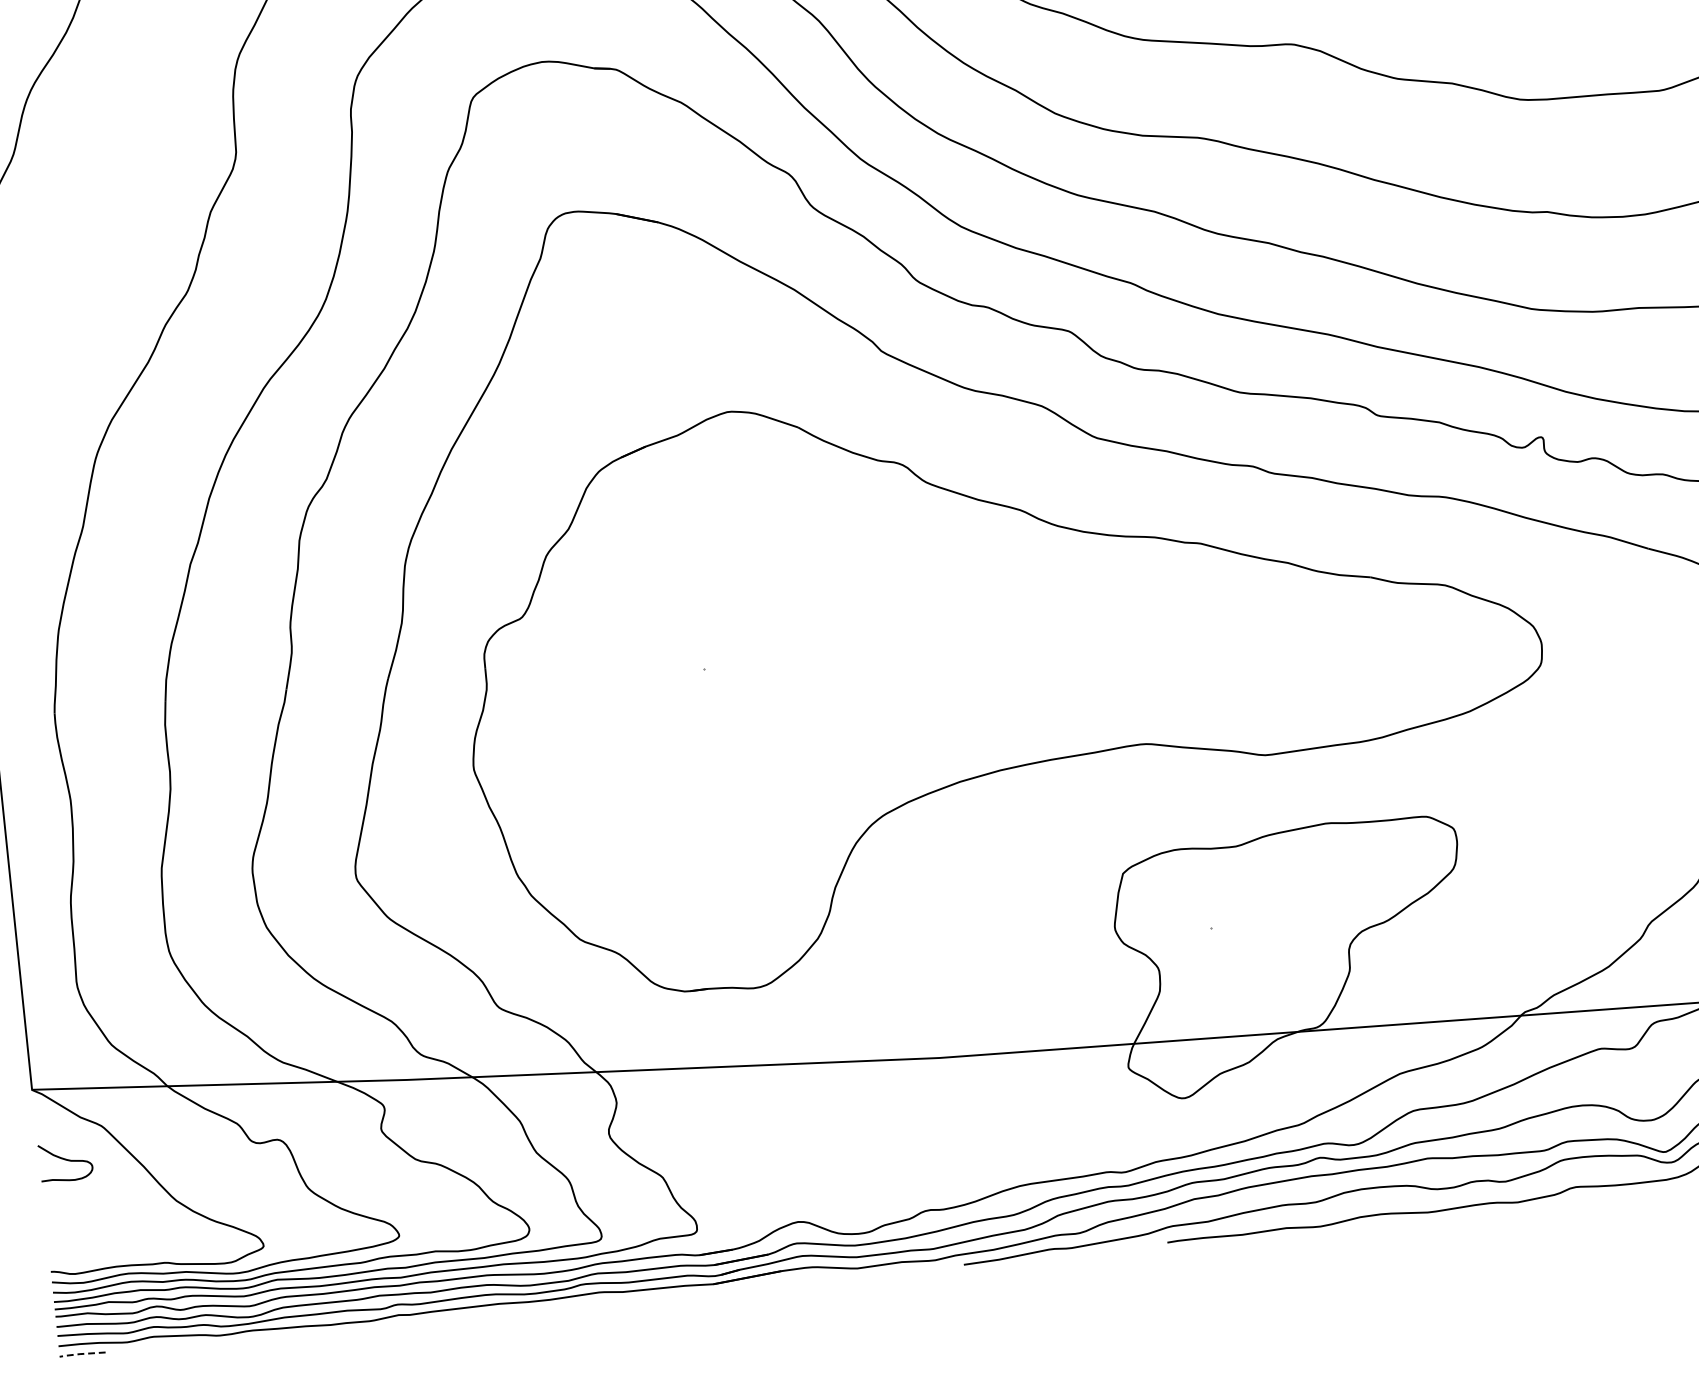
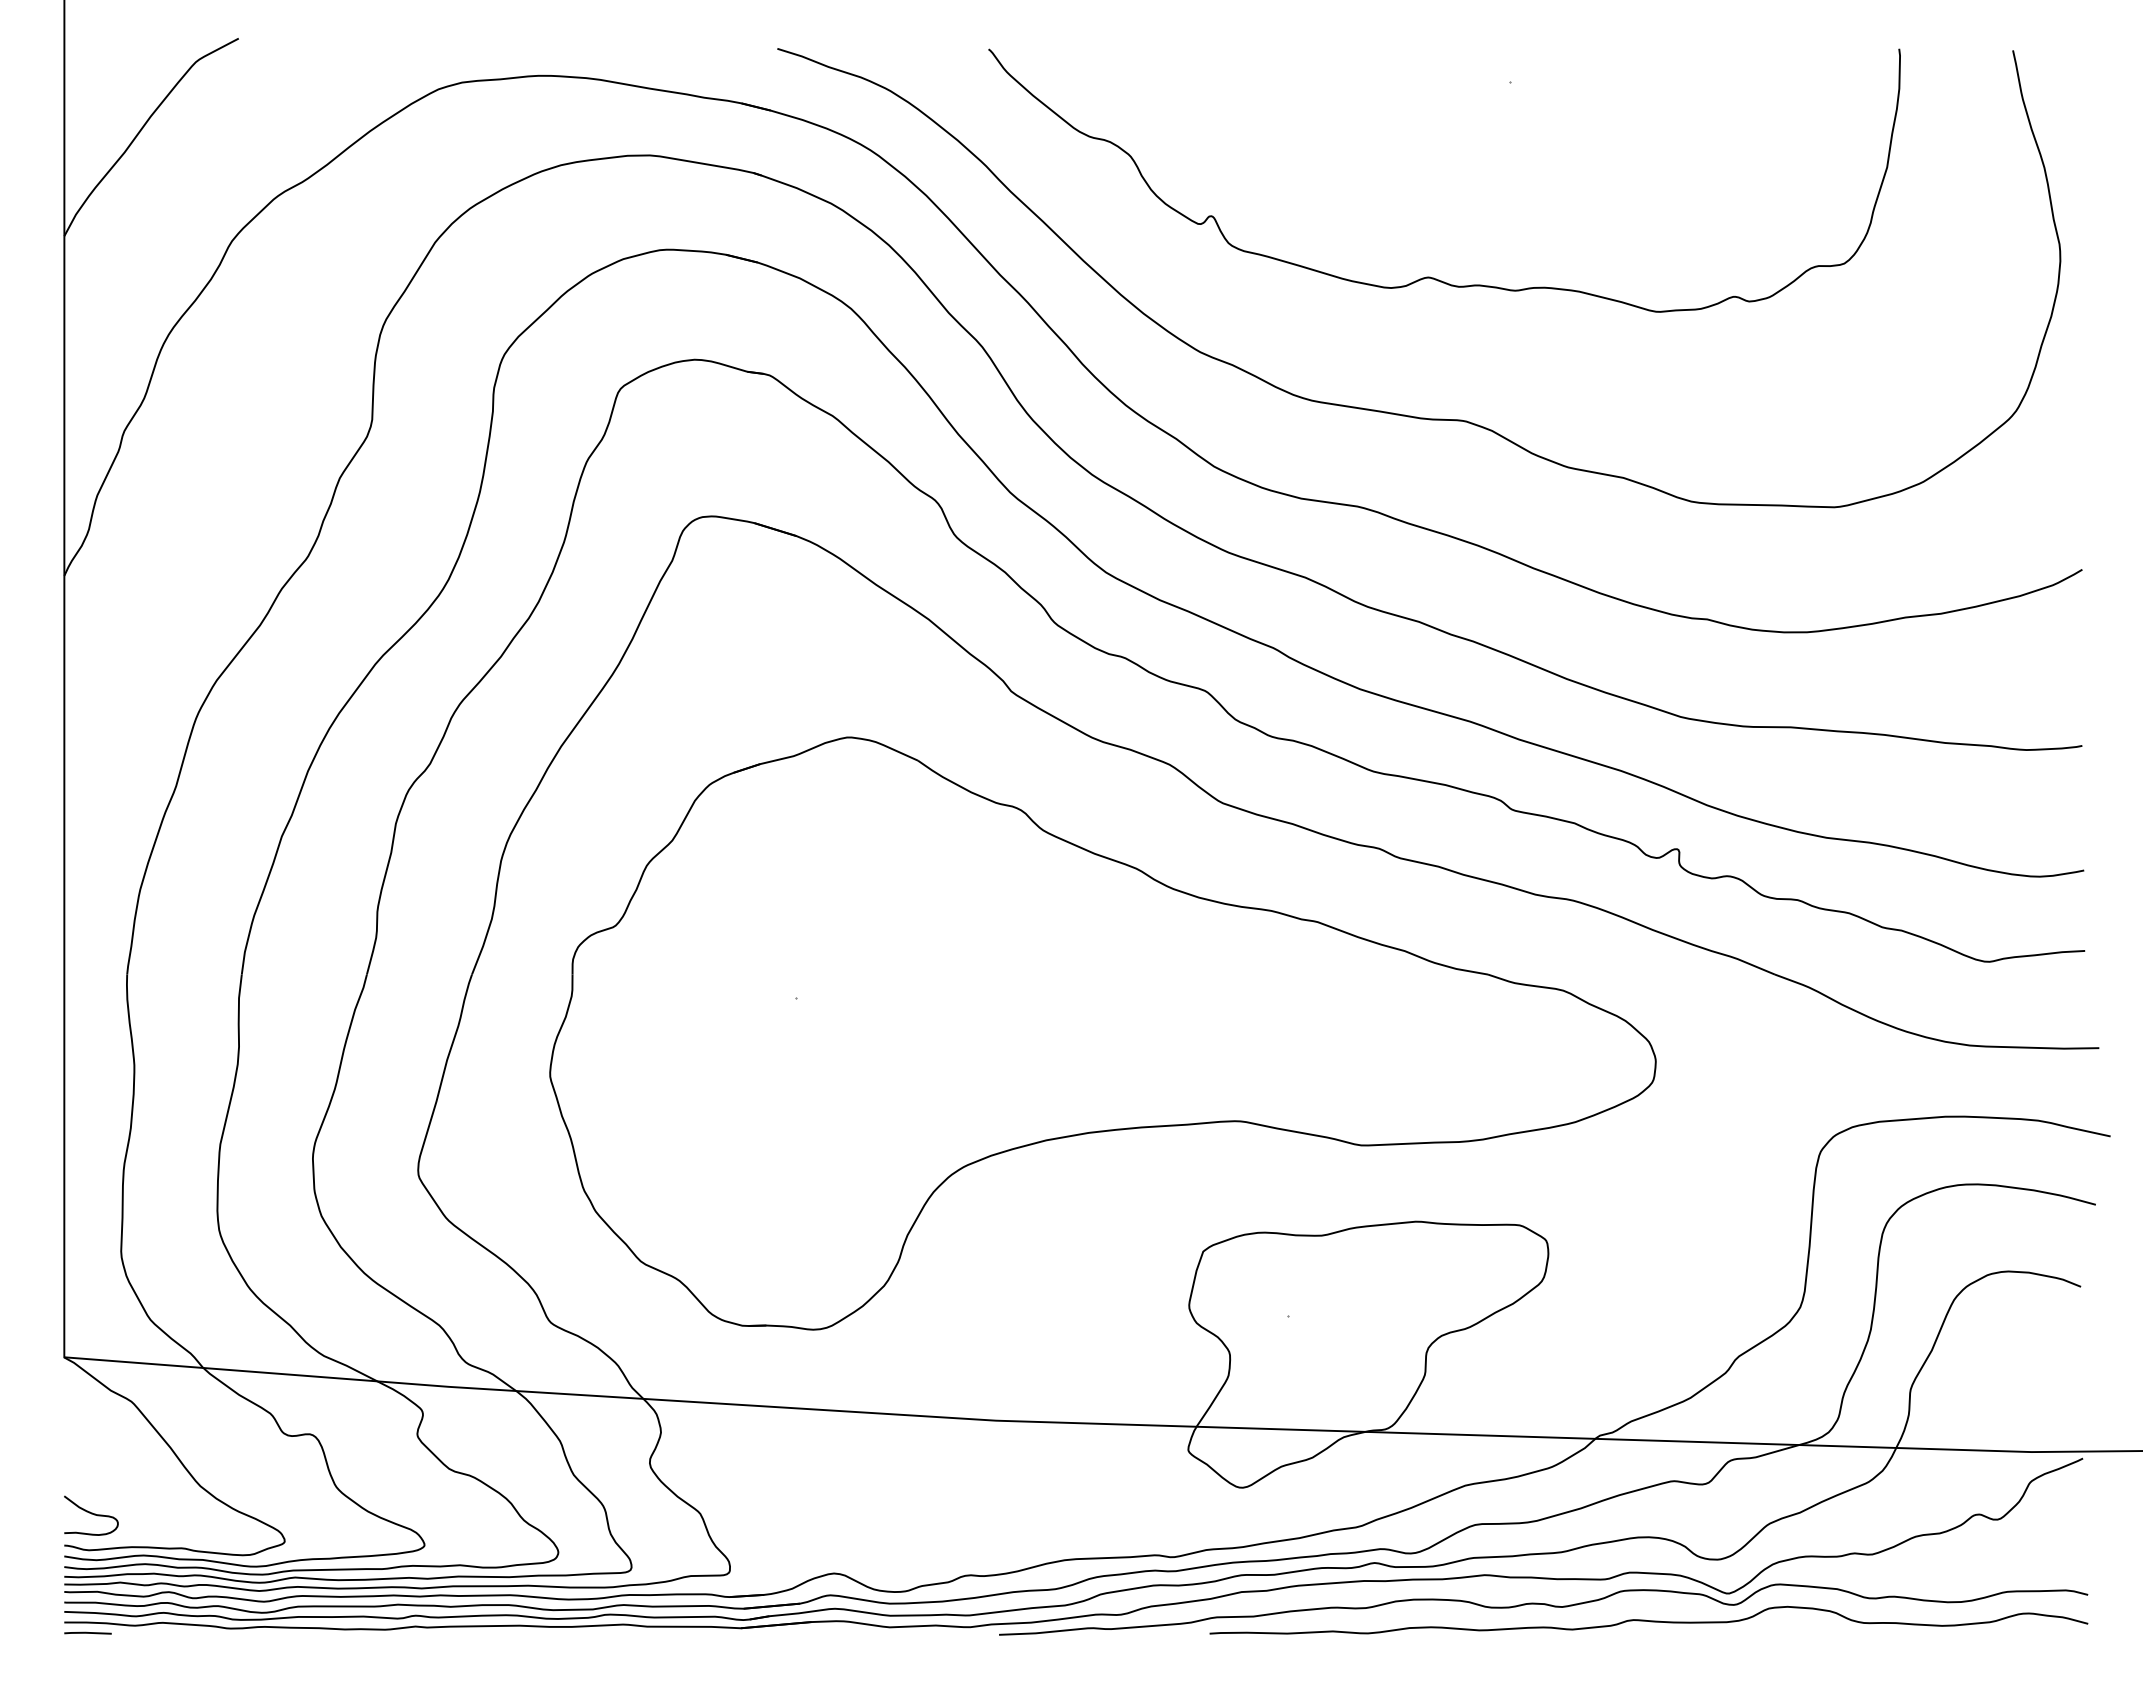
curve: (65, 1160) -> (91, 1514), moved
line: (81, 1353) -> (86, 1632), dashed -> solid

